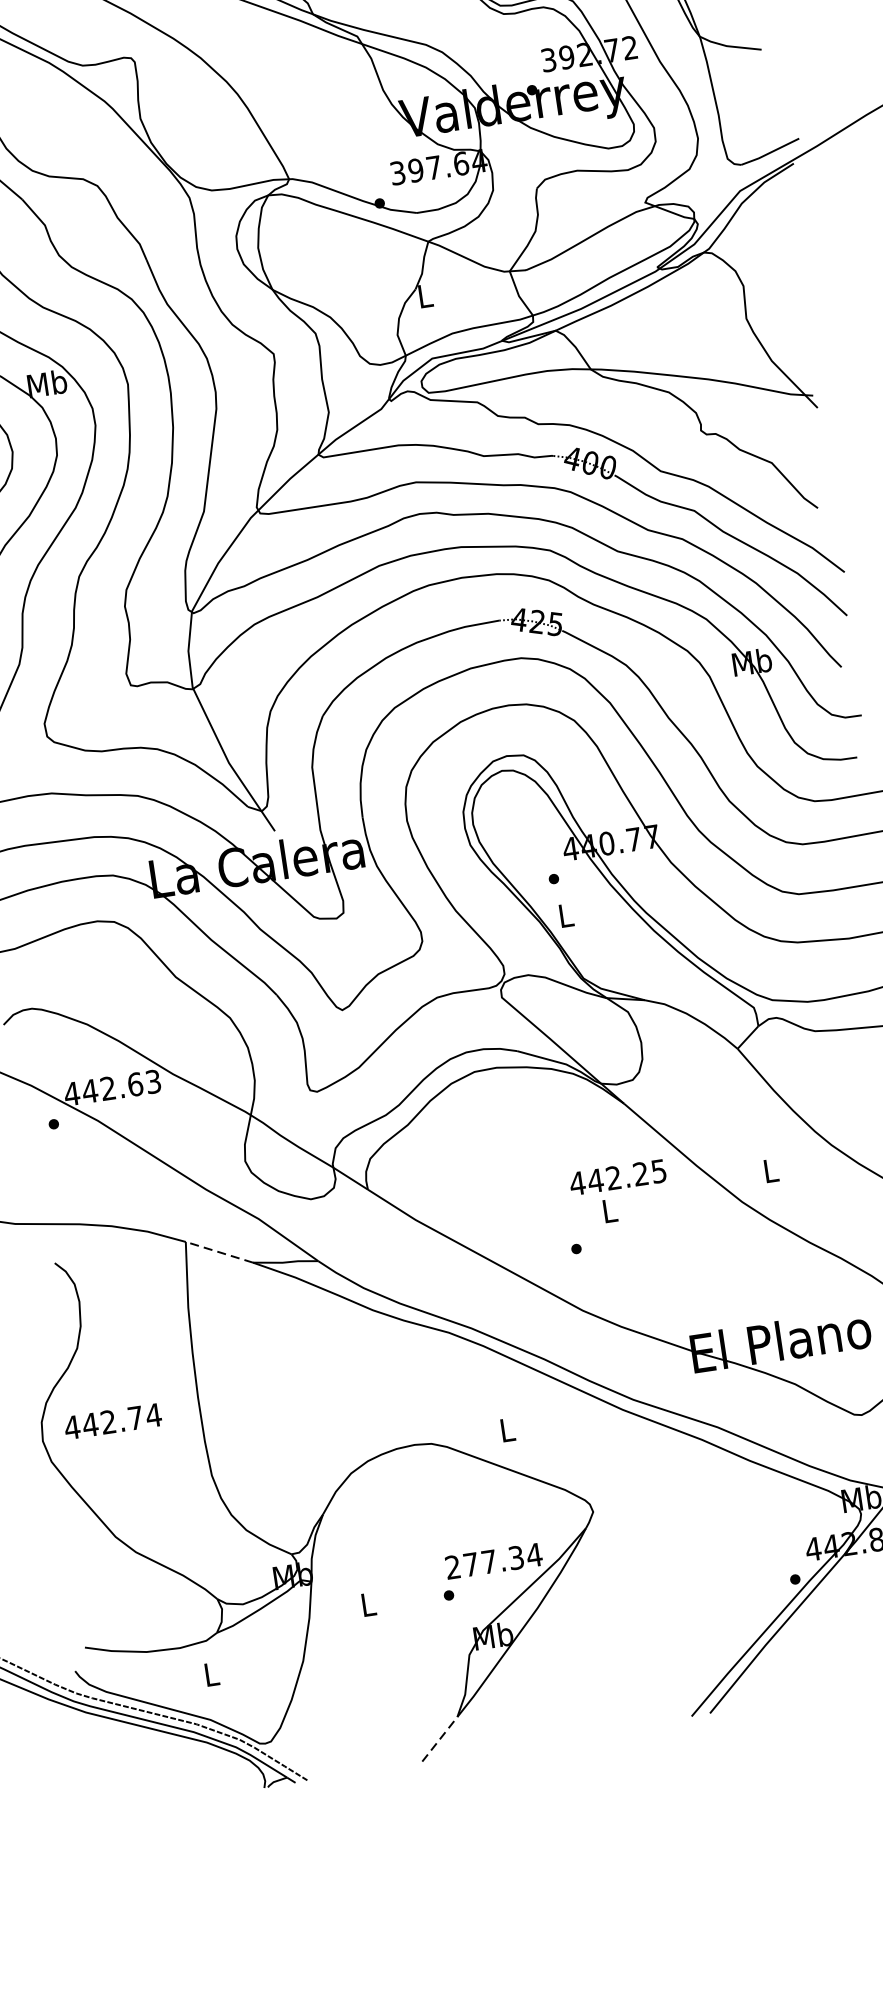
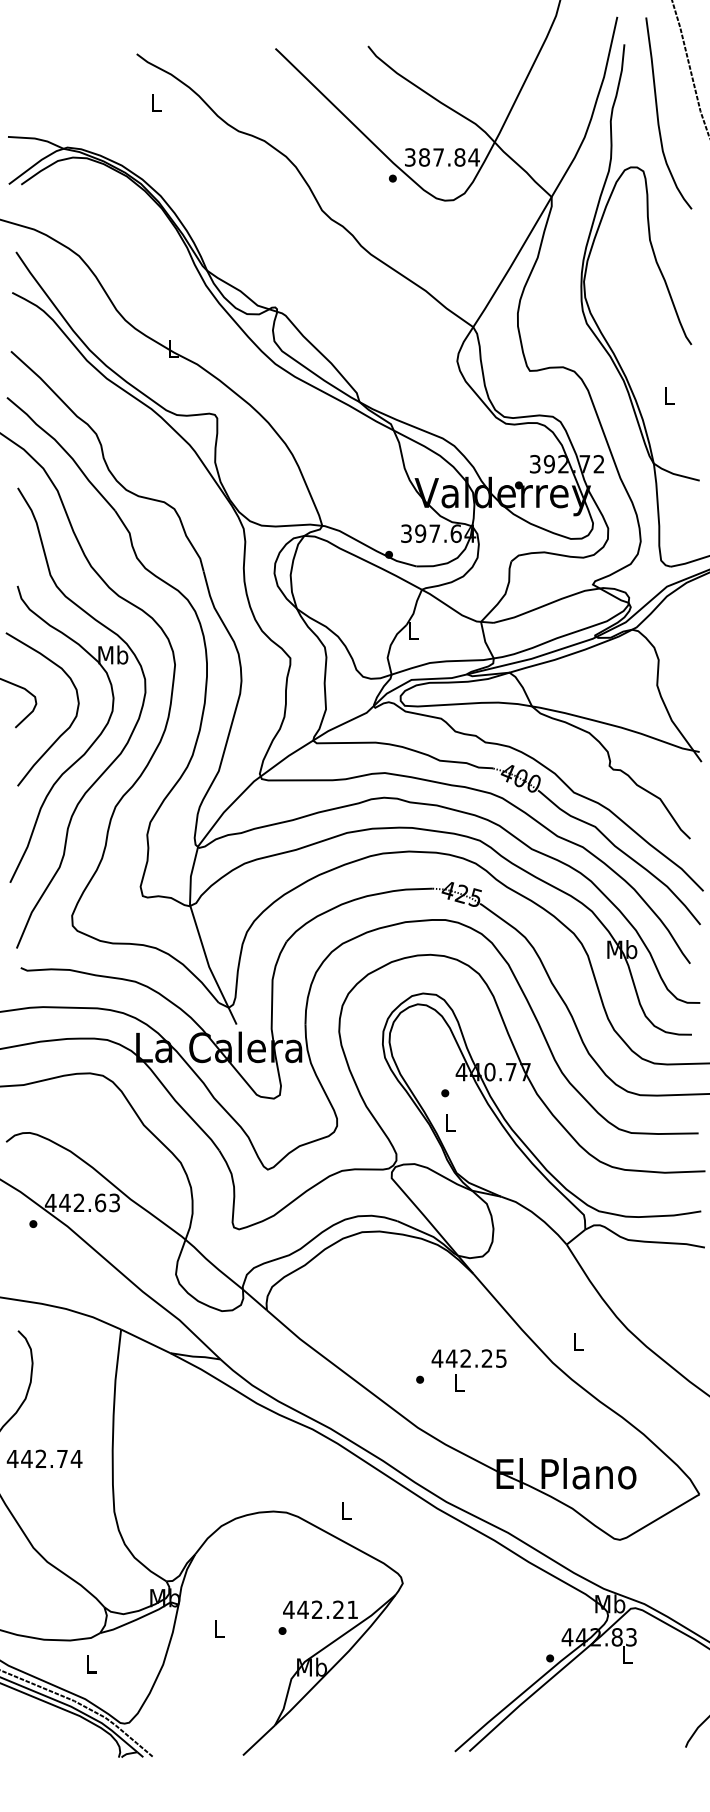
text: (619, 1192) -> (468, 1370), moved
line: (219, 1252) -> (145, 1341), dashed -> solid
text: (493, 1560) -> (320, 1609), 277.34 -> 442.21
line: (440, 1739) -> (259, 1740), dashed -> solid

